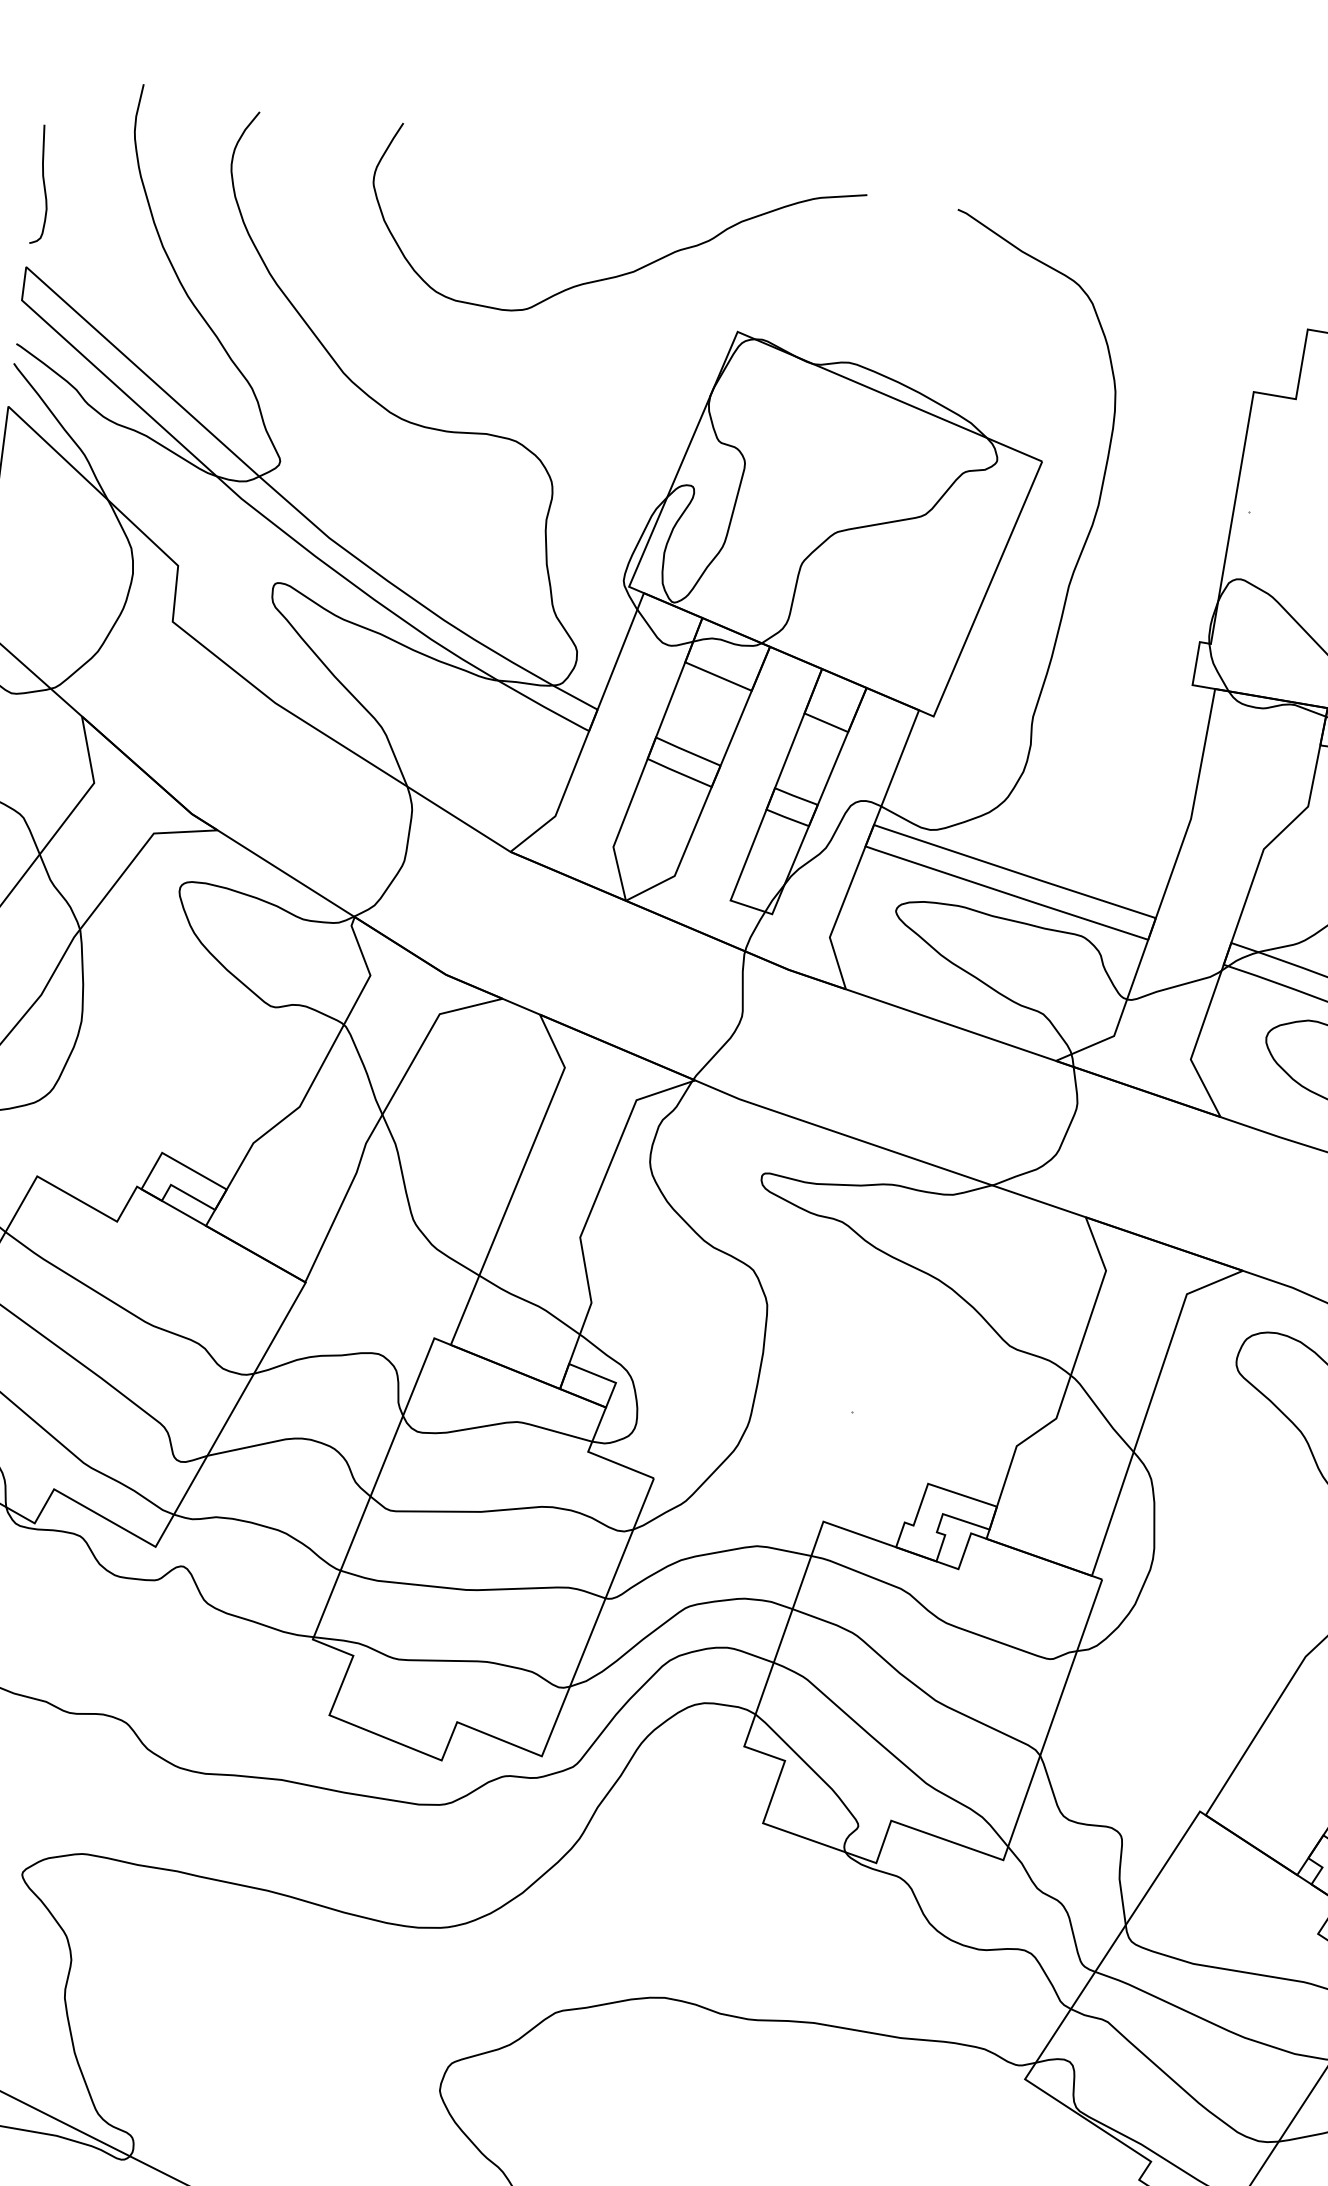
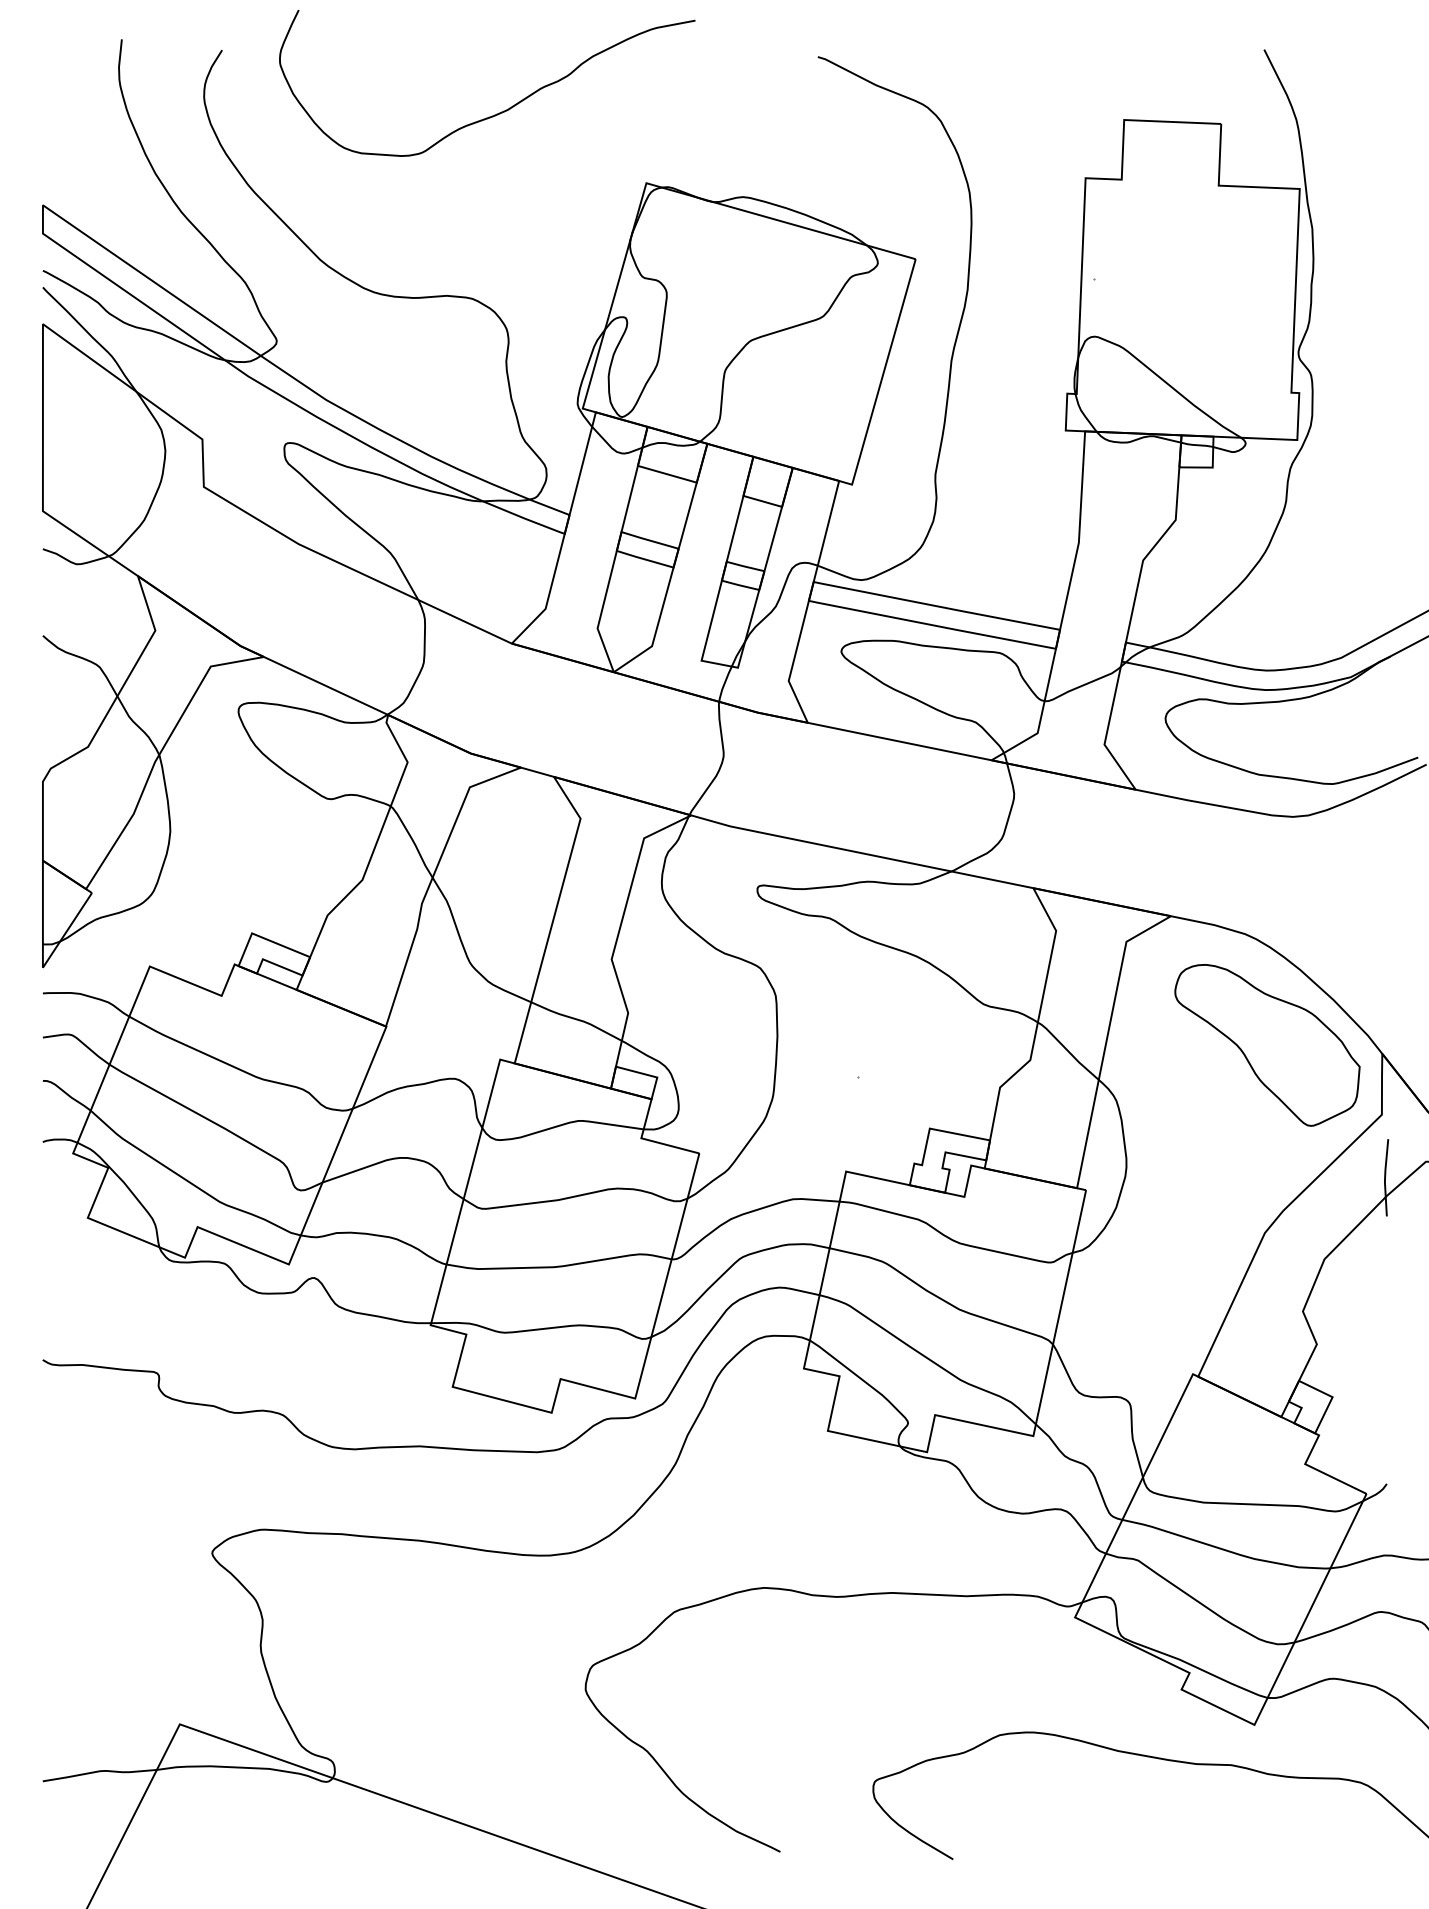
curve: (43, 184) -> (48, 134), removed
curve: (626, 272) -> (501, 111), moved

